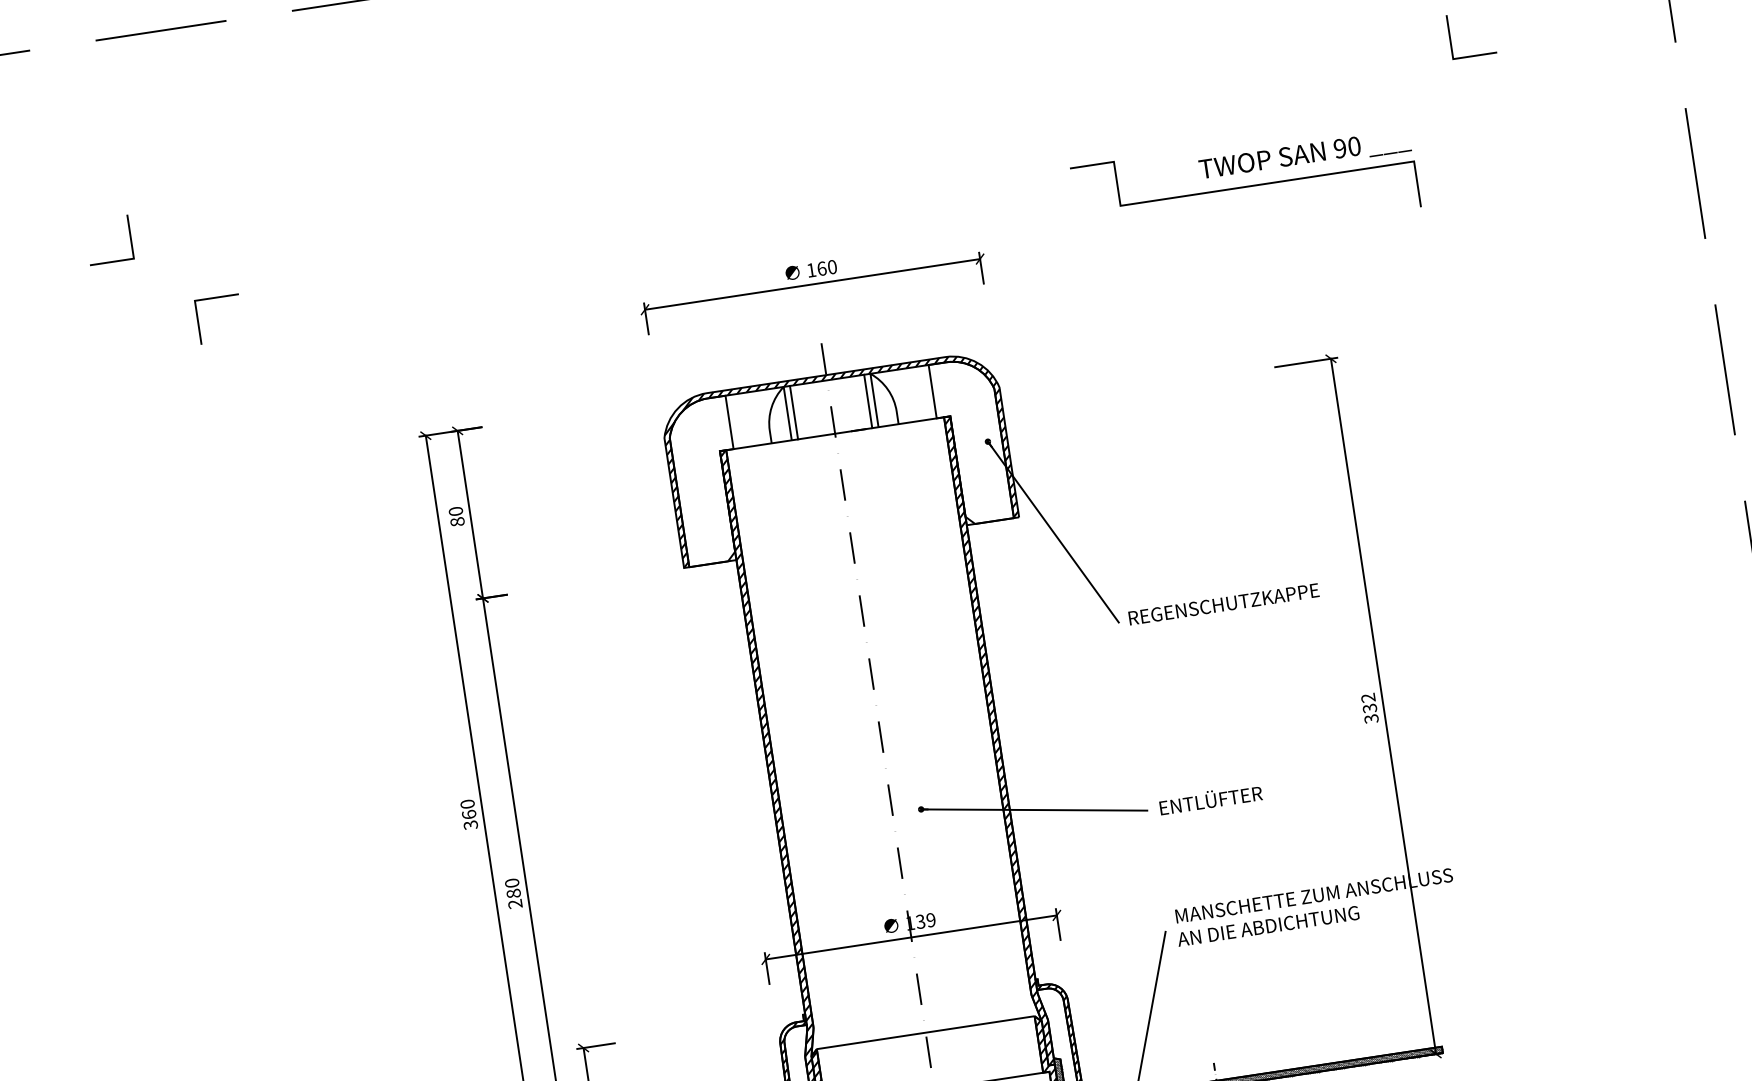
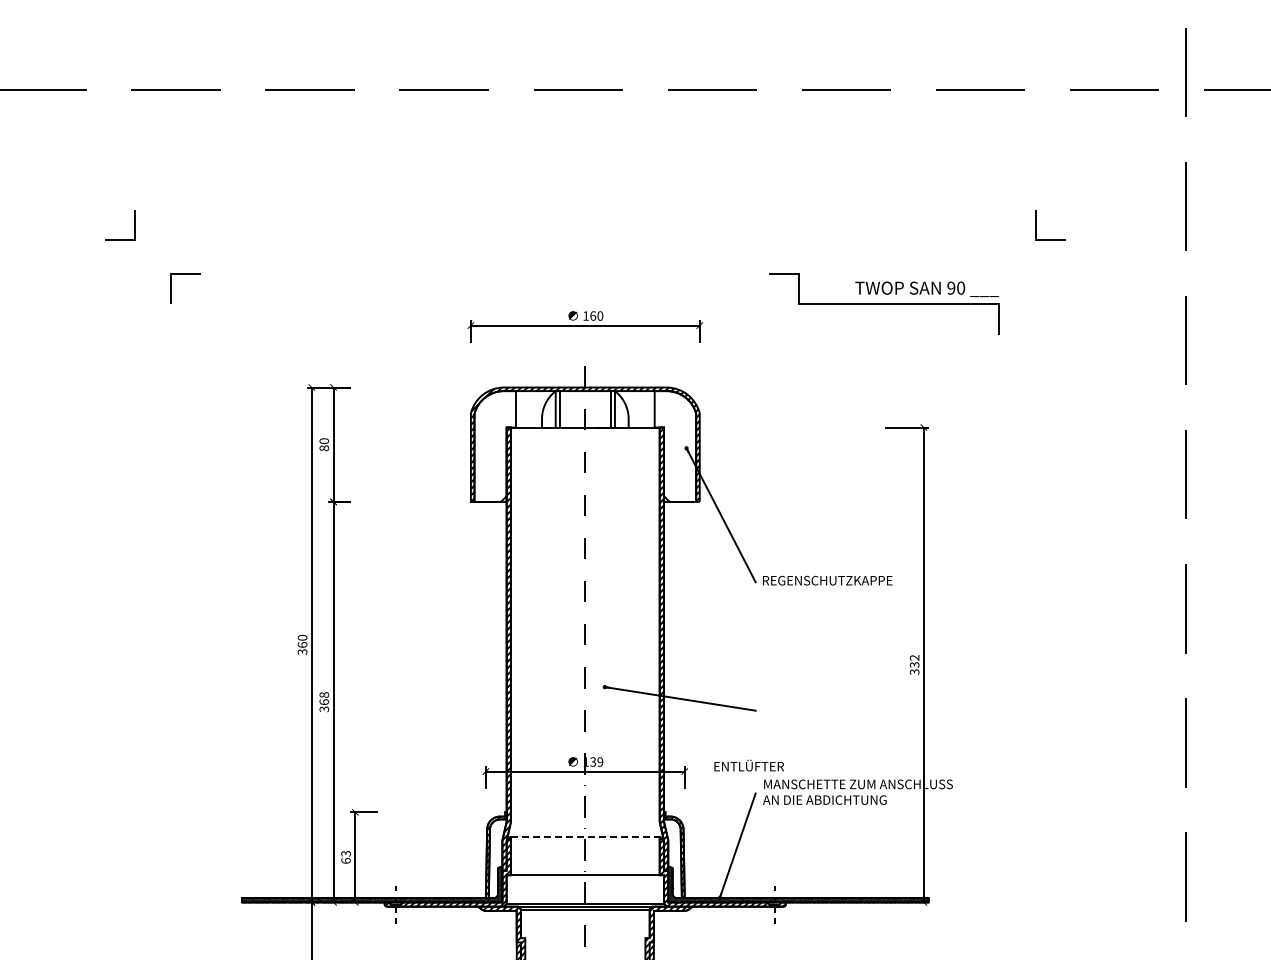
text: (1209, 799) -> (748, 765), moved
text: (514, 894) -> (324, 702), 280 -> 368
line: (925, 1032) -> (585, 836), solid -> dashed

